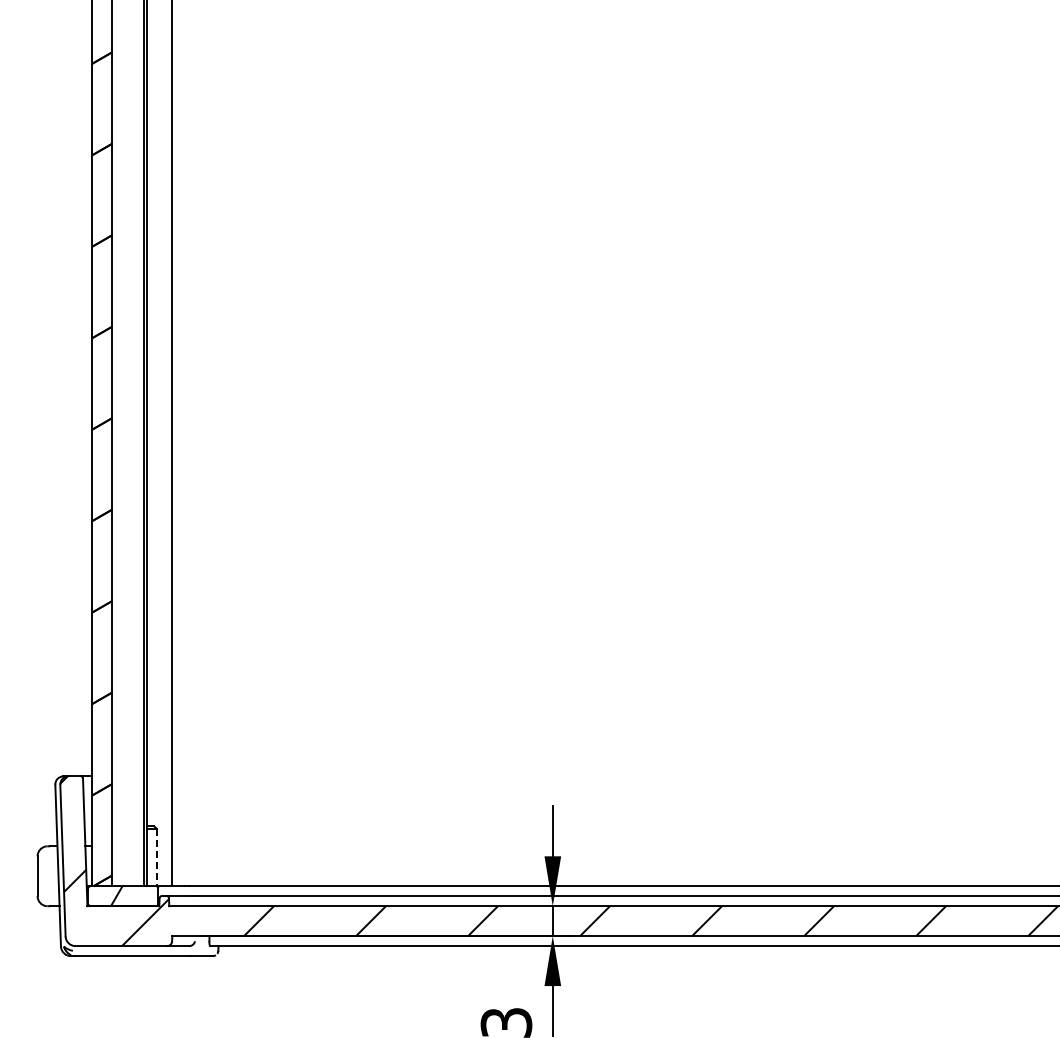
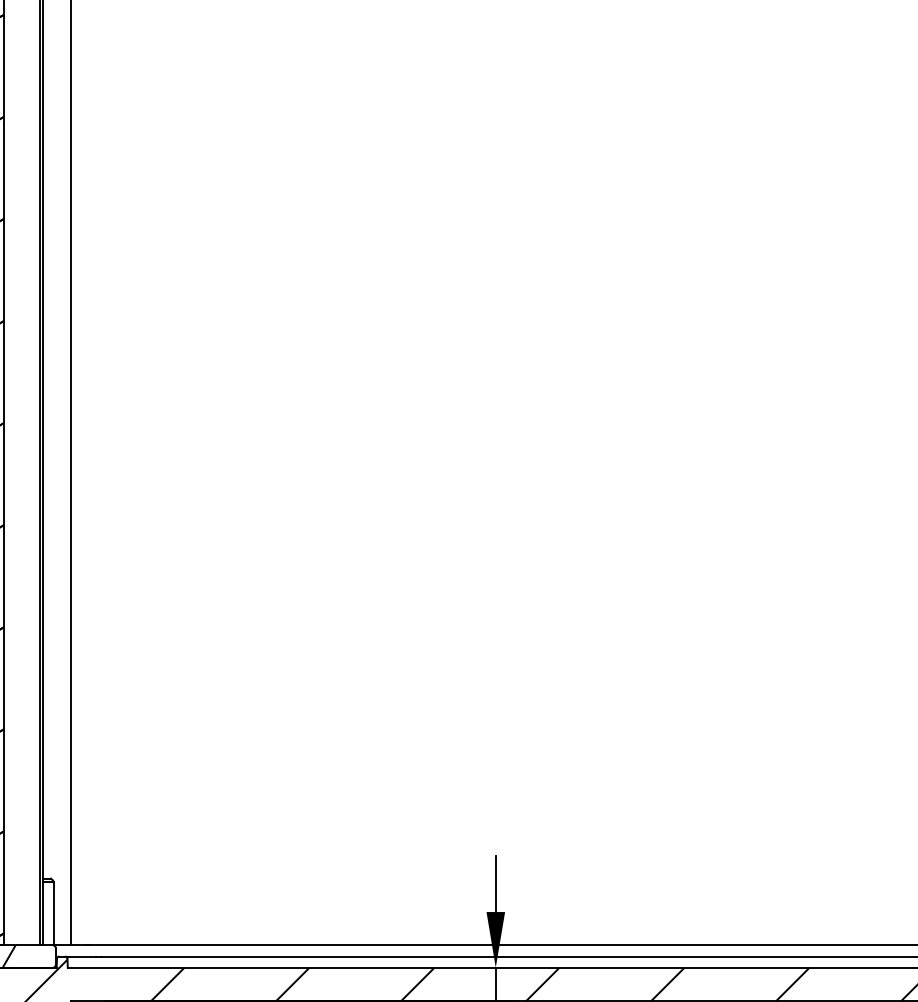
line: (157, 858) -> (54, 914), dashed -> solid

